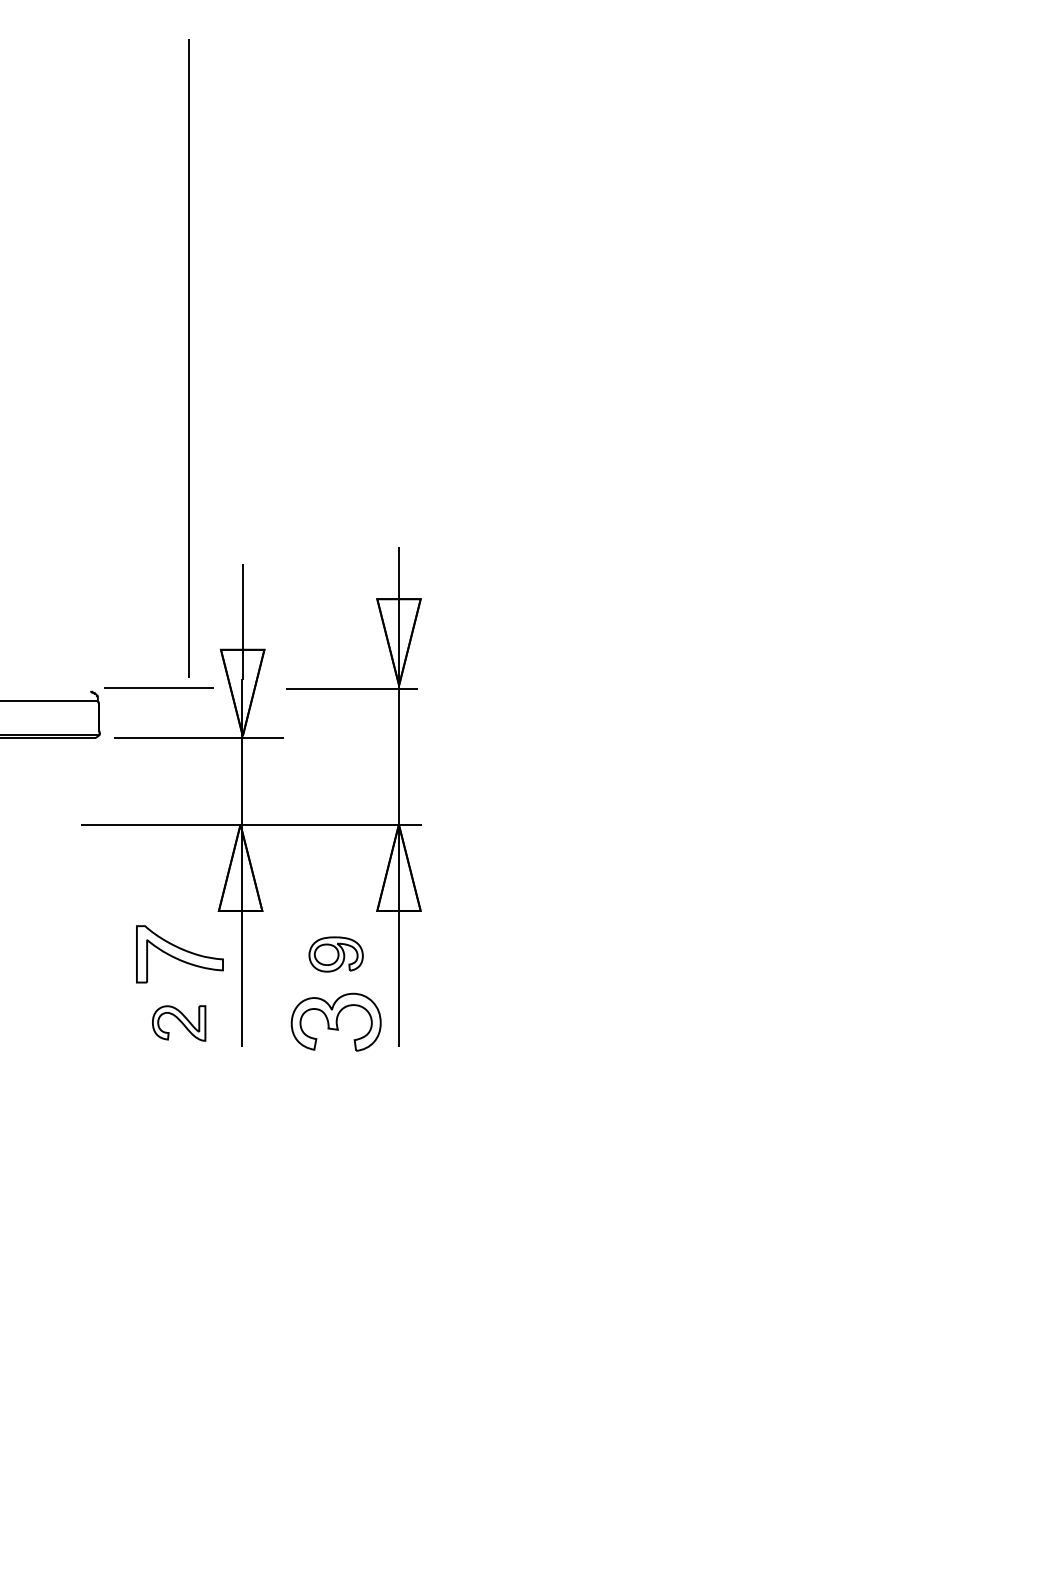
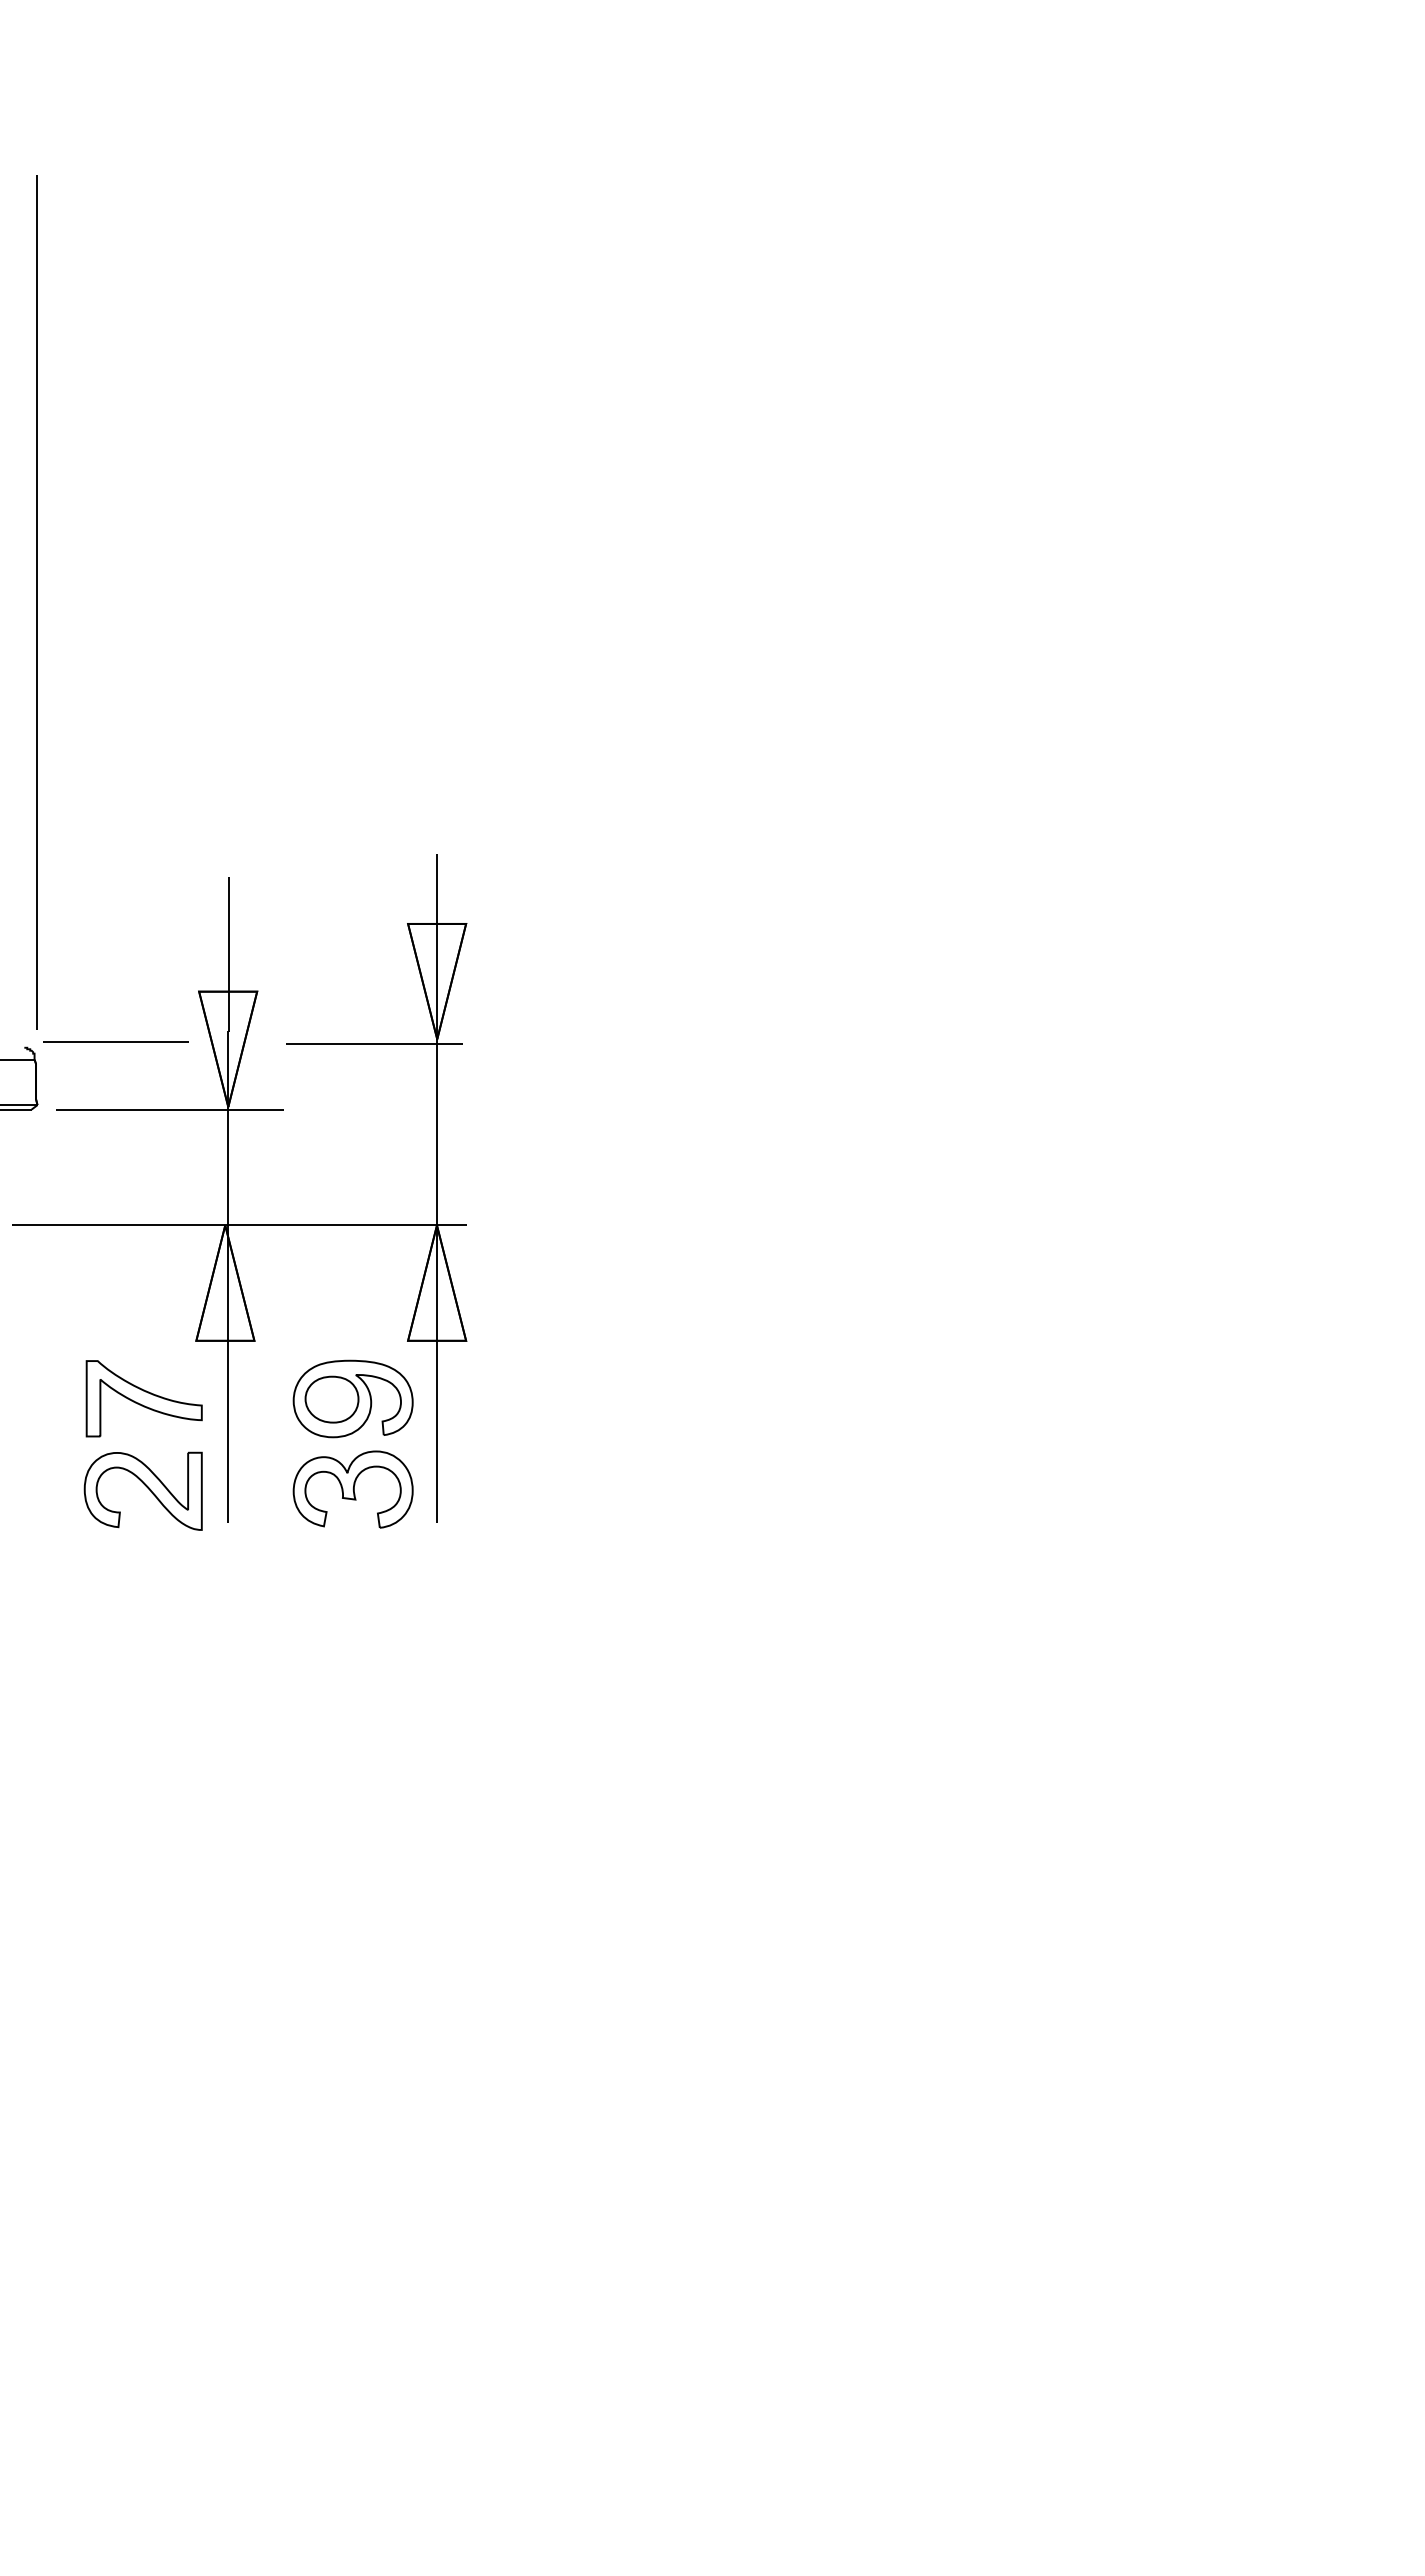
line: (188, 358) -> (36, 602), moved
part: (335, 954) -> (352, 1398), size x1.67
part: (178, 1022) -> (142, 1490), size x1.67

